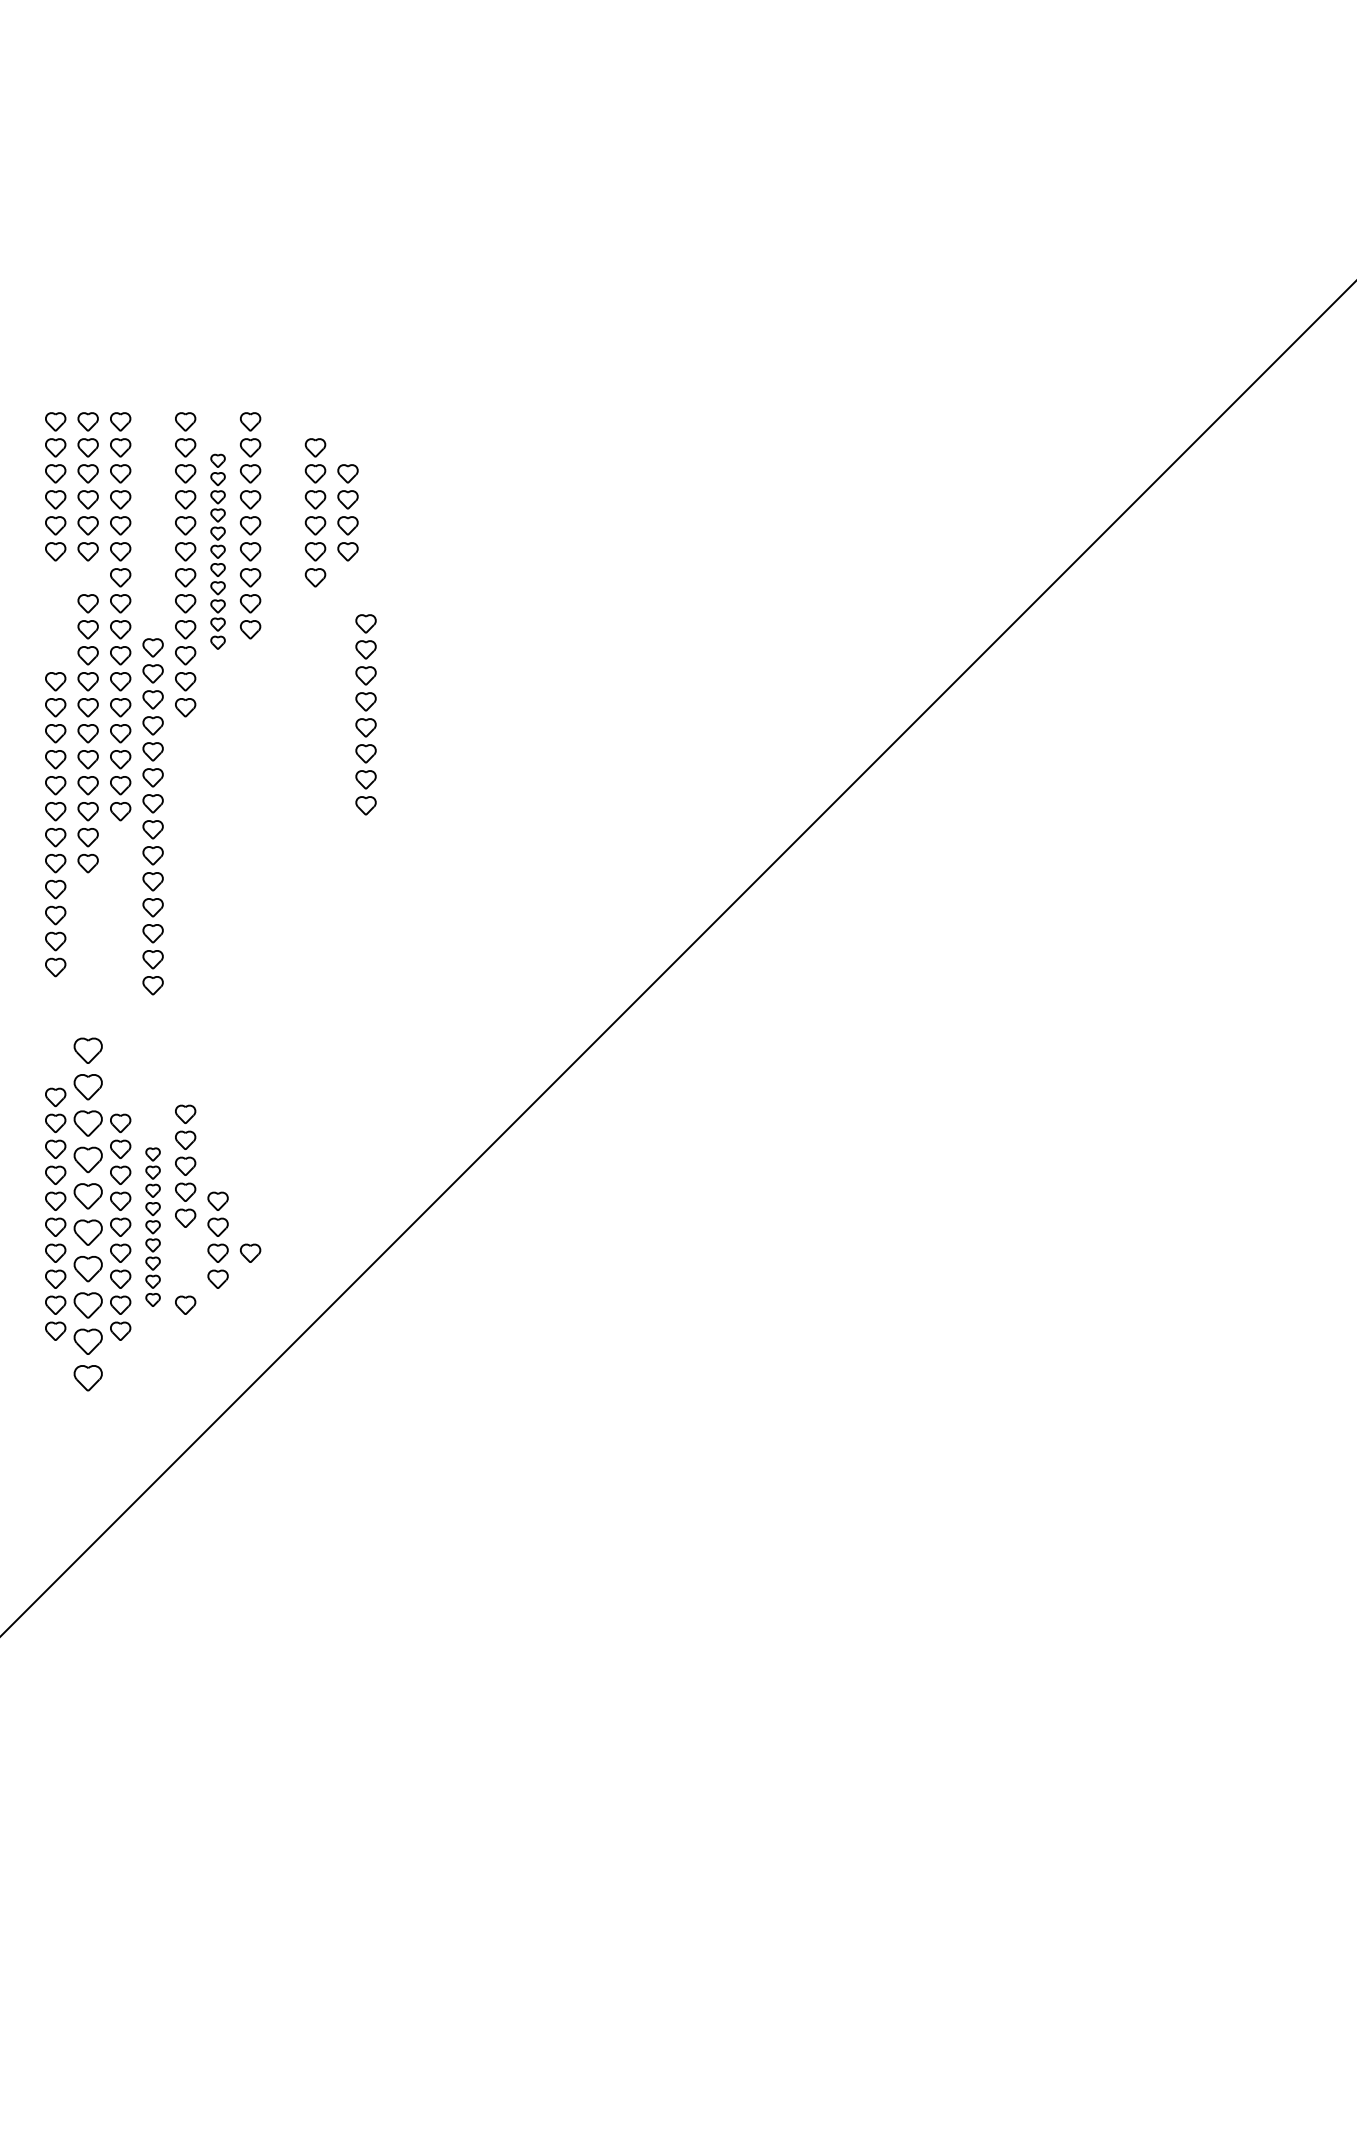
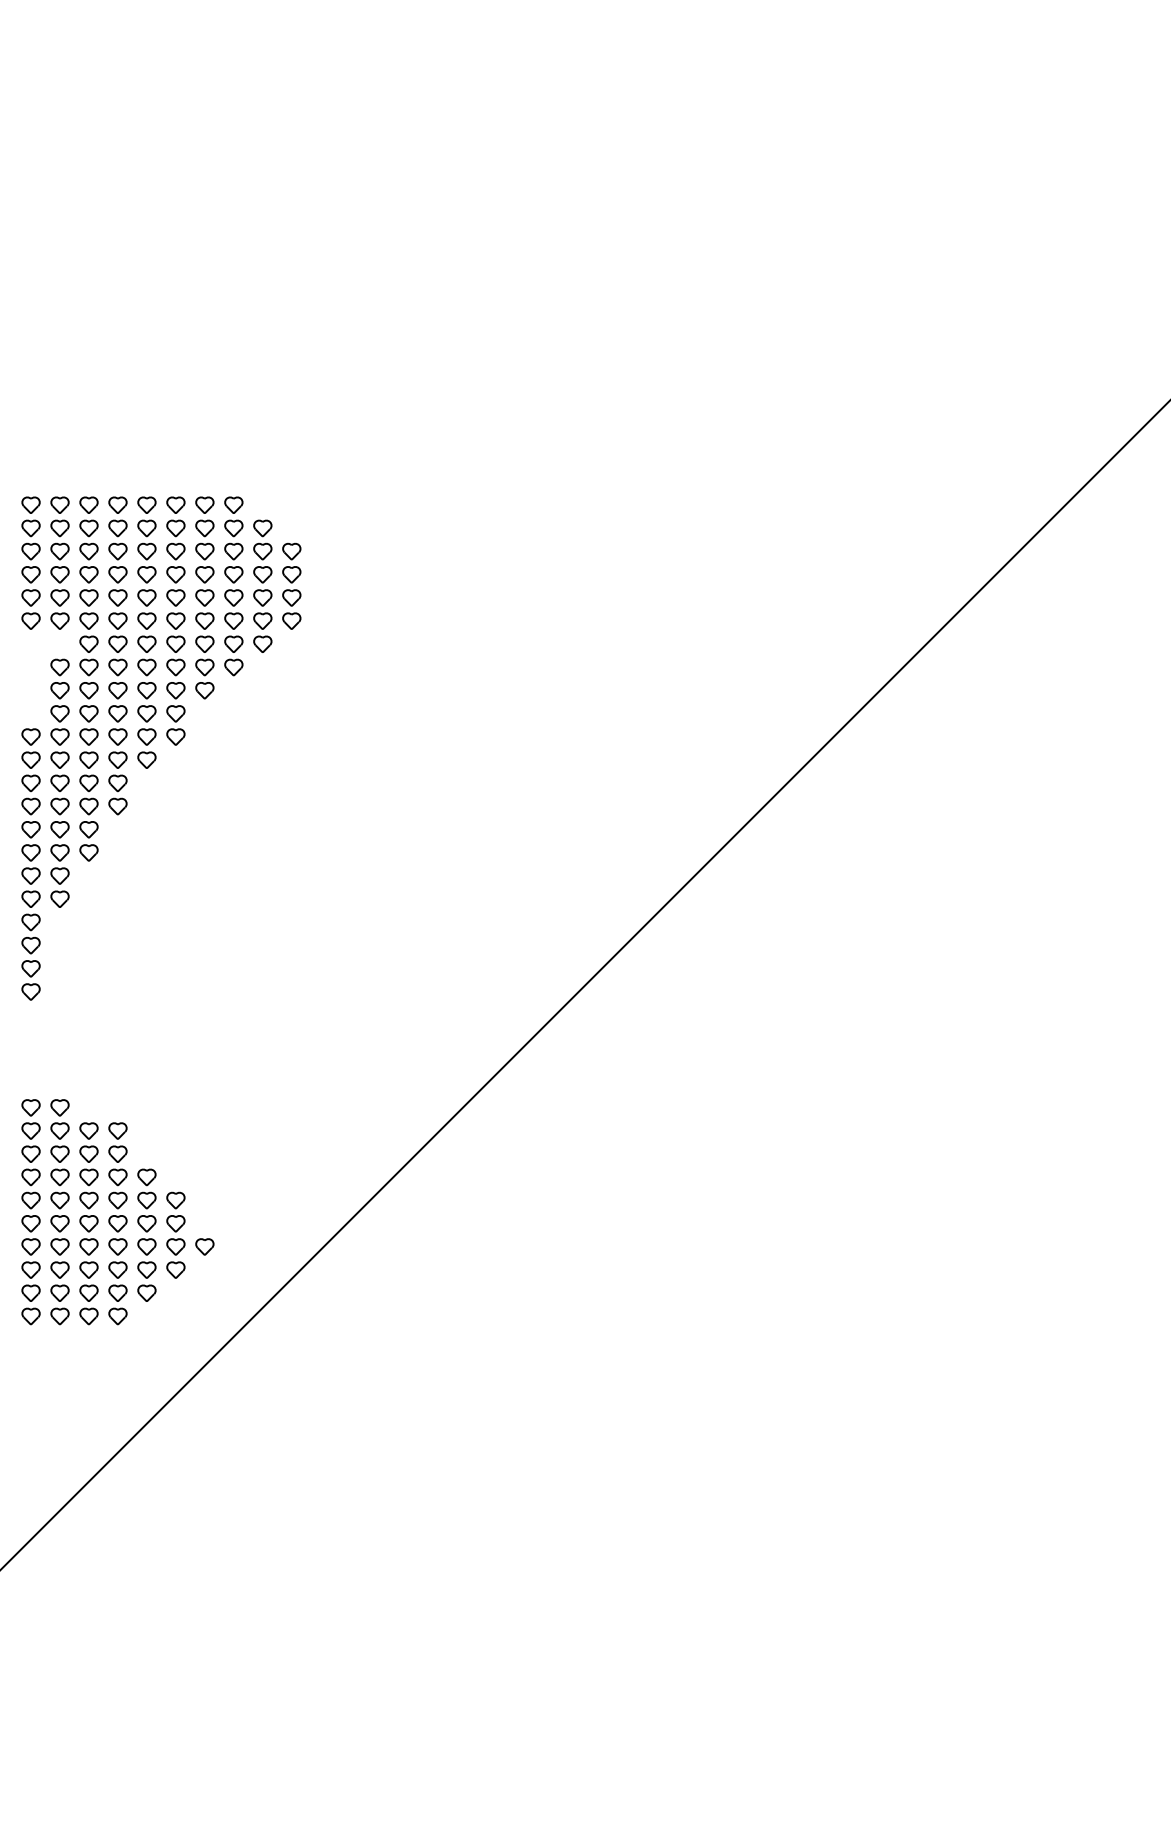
part: (217, 551) -> (175, 620), size x1.43
part: (365, 714) -> (233, 586), moved
part: (152, 816) -> (117, 655), moved
part: (185, 1165) -> (146, 1222), moved
part: (87, 1213) -> (59, 1211), size x0.71
part: (152, 1226) -> (117, 1222), size x1.43

